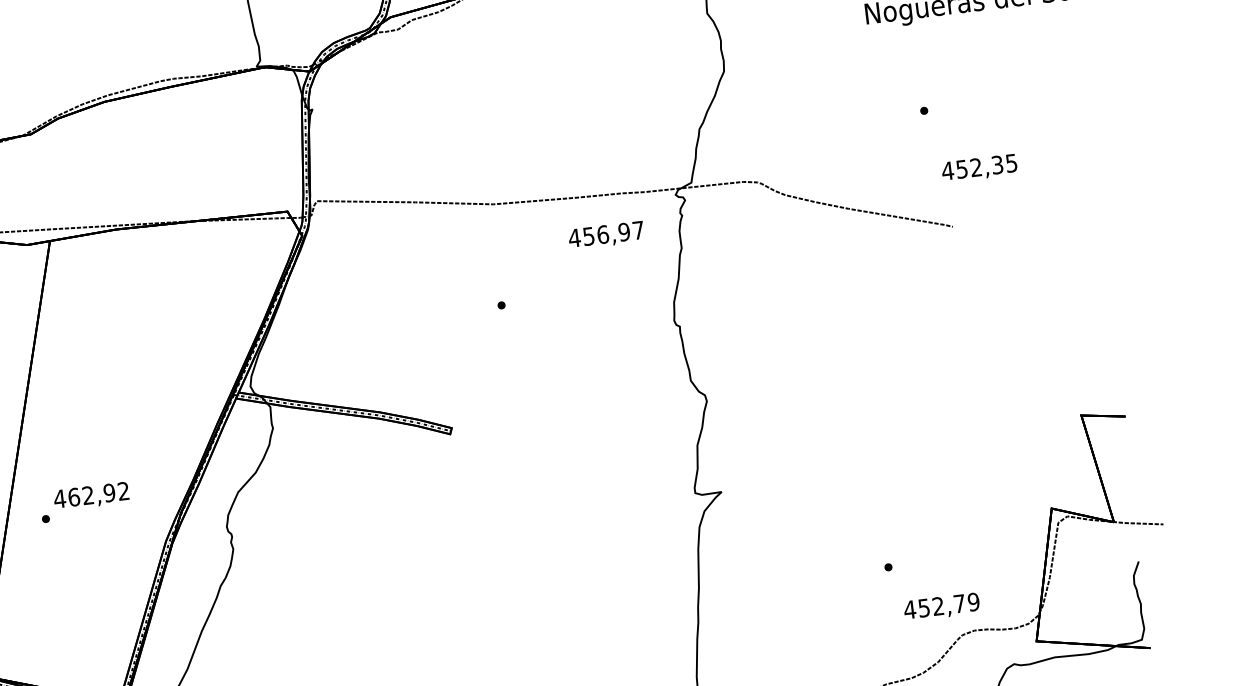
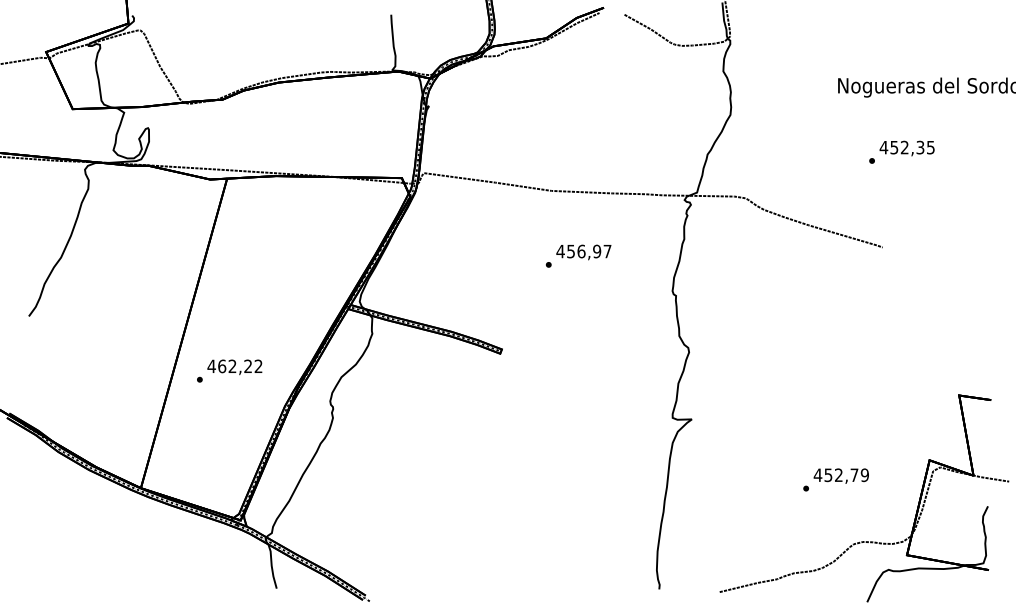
text: (978, 168) -> (906, 148), moved
text: (605, 235) -> (583, 252), moved
text: (109, 493) -> (248, 366), 462,92 -> 462,22
text: (940, 606) -> (840, 475), moved

